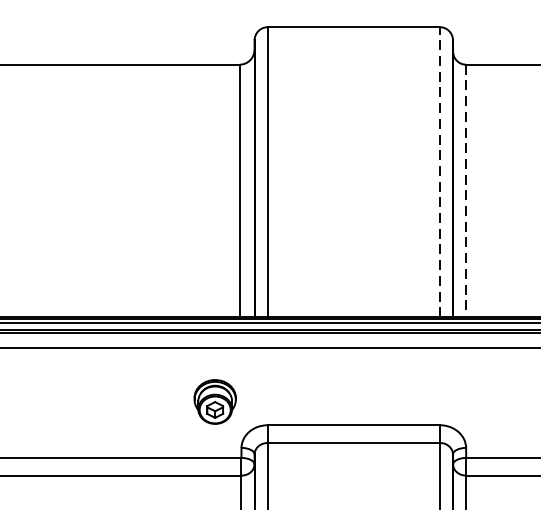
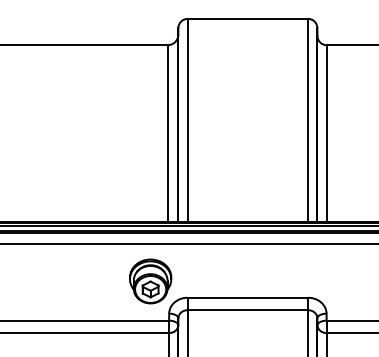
line: (440, 172) -> (308, 120), dashed -> solid
line: (466, 192) -> (326, 134), dashed -> solid
part: (214, 402) -> (150, 281), size x1.43

